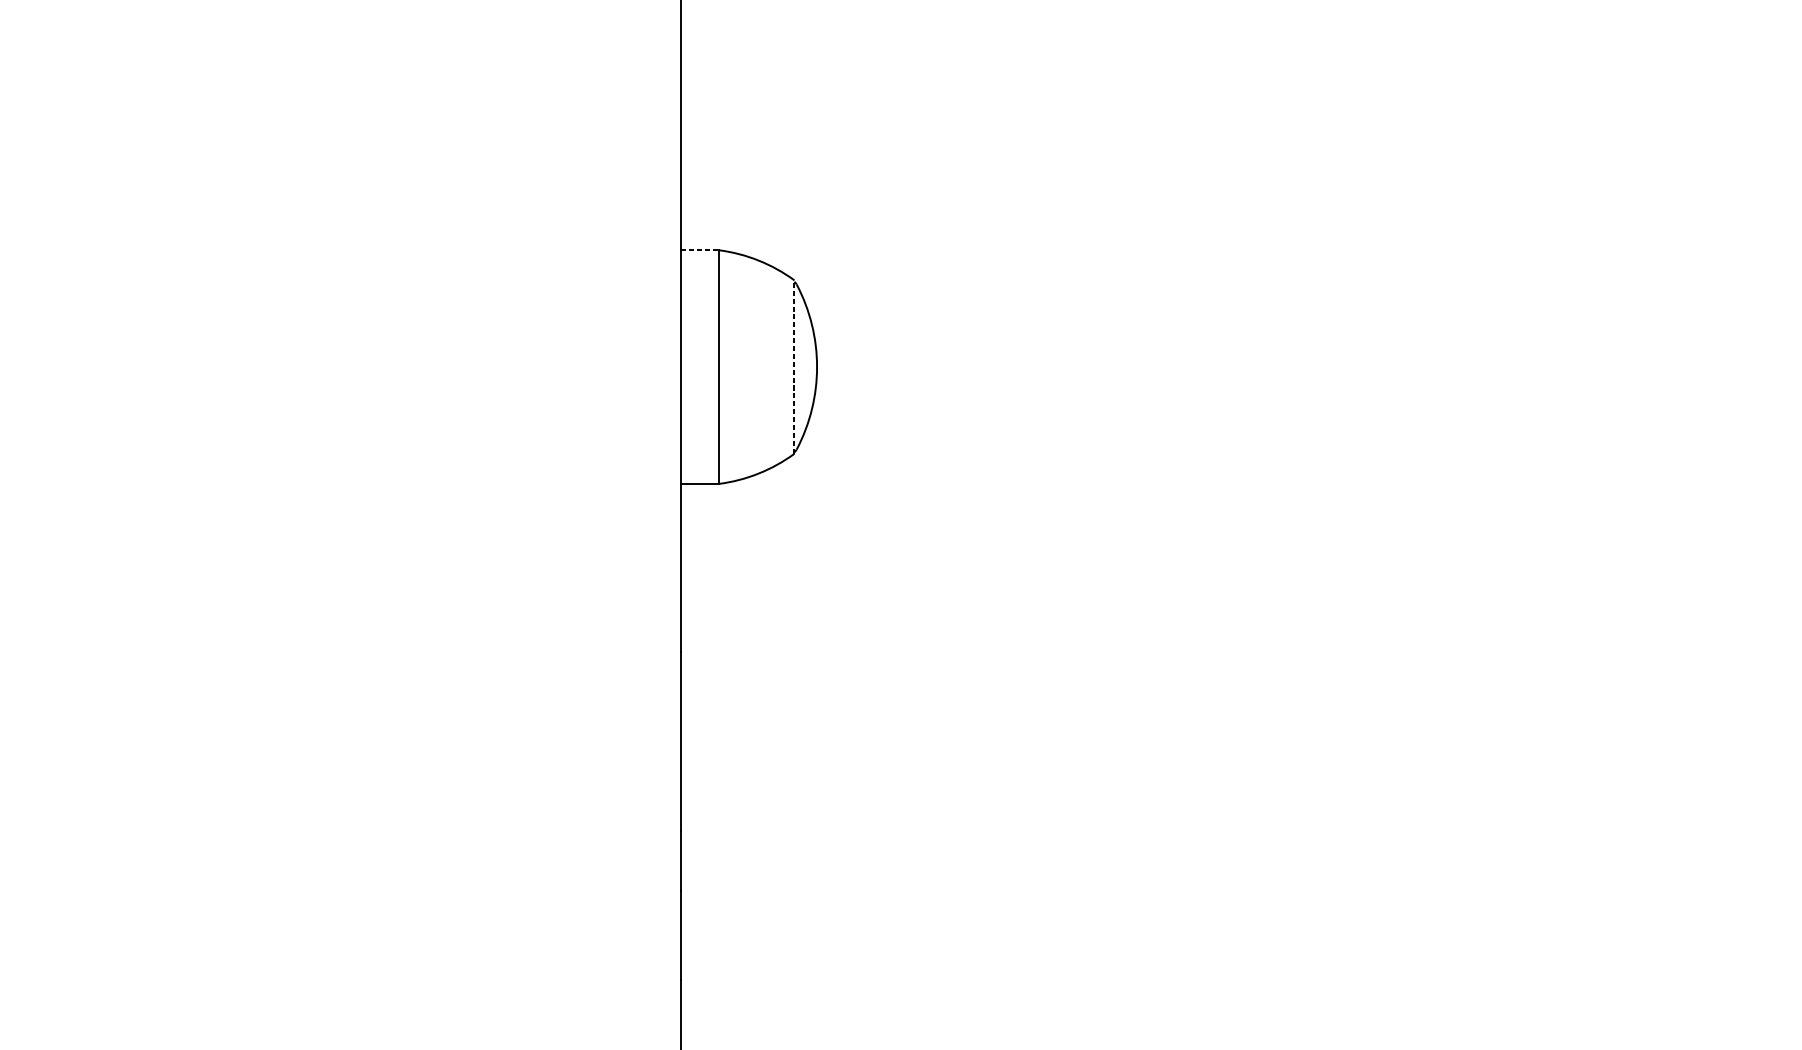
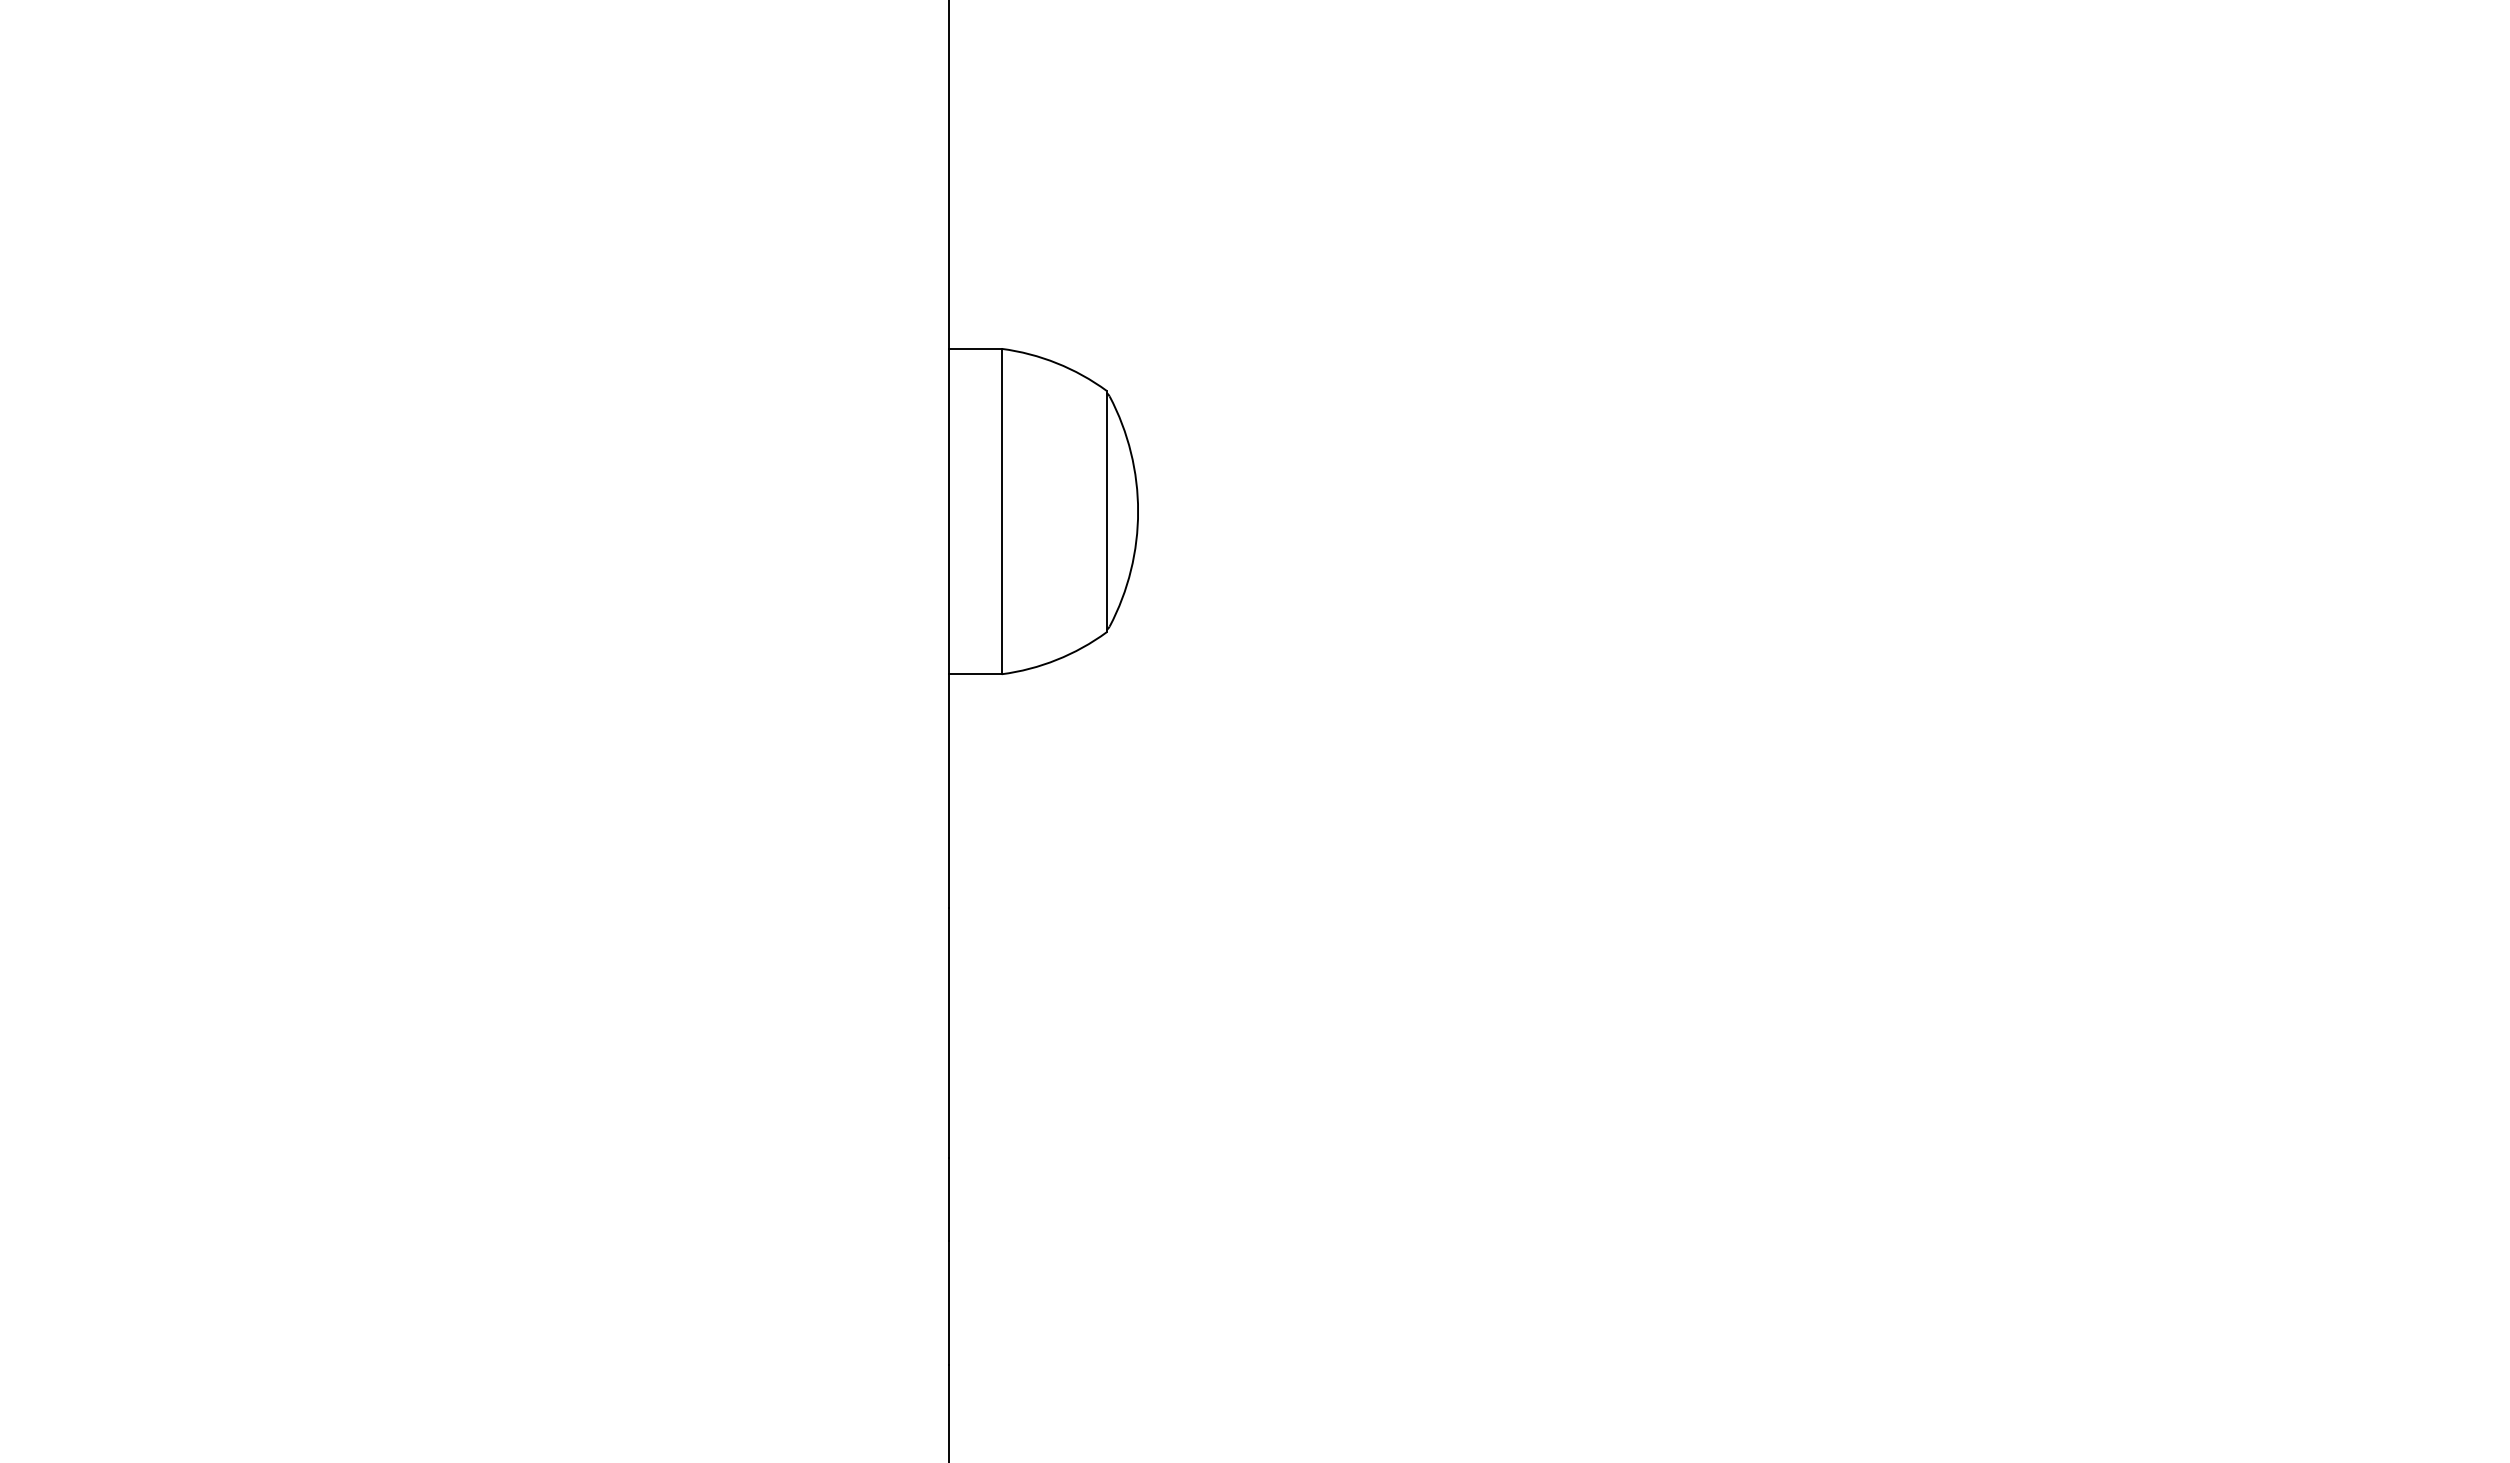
line: (700, 250) -> (975, 348), dashed -> solid
line: (794, 367) -> (1106, 511), dashed -> solid

